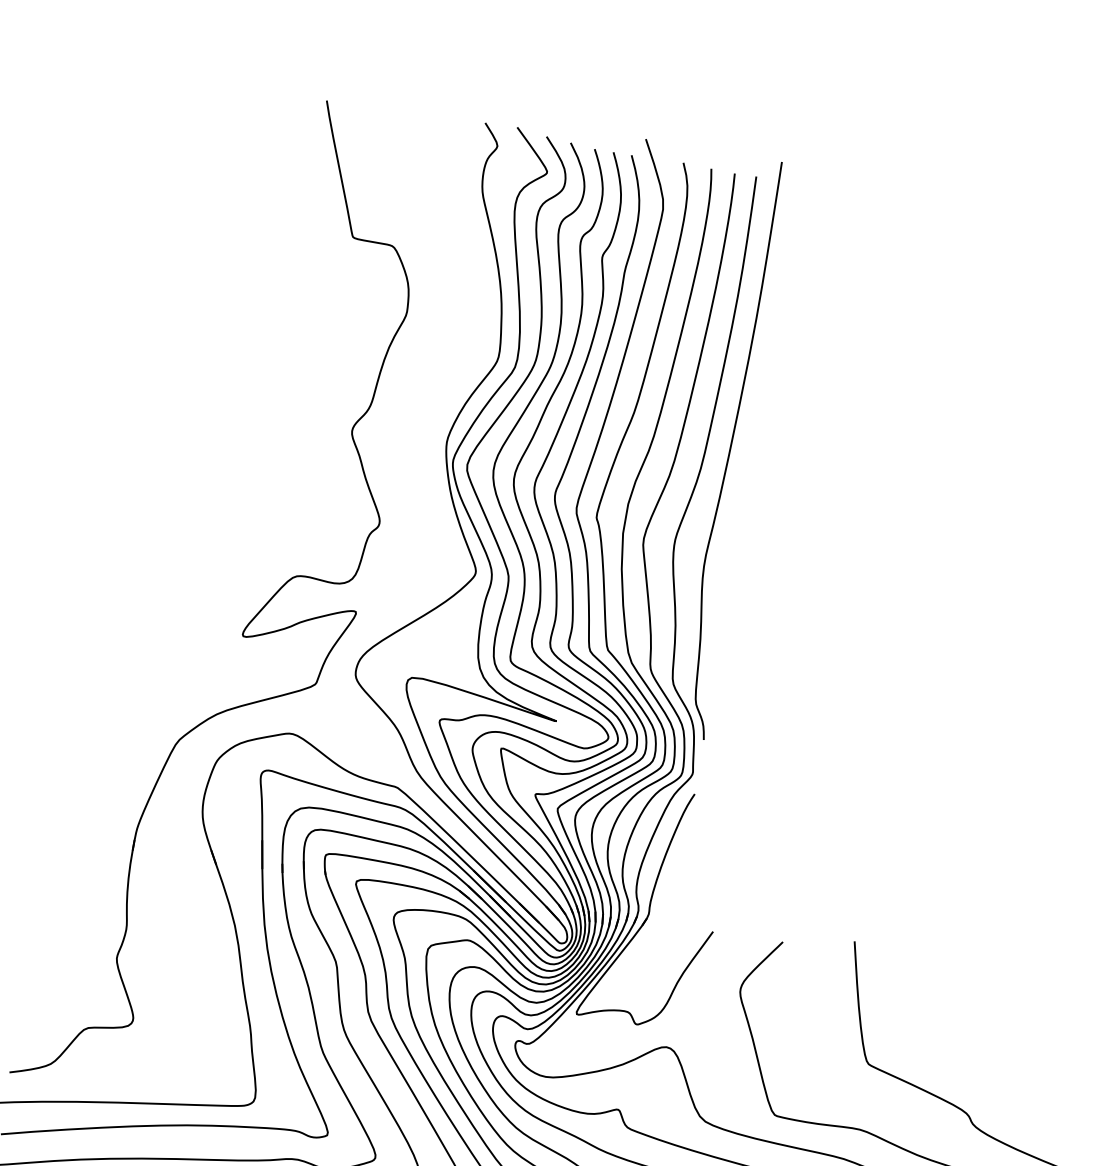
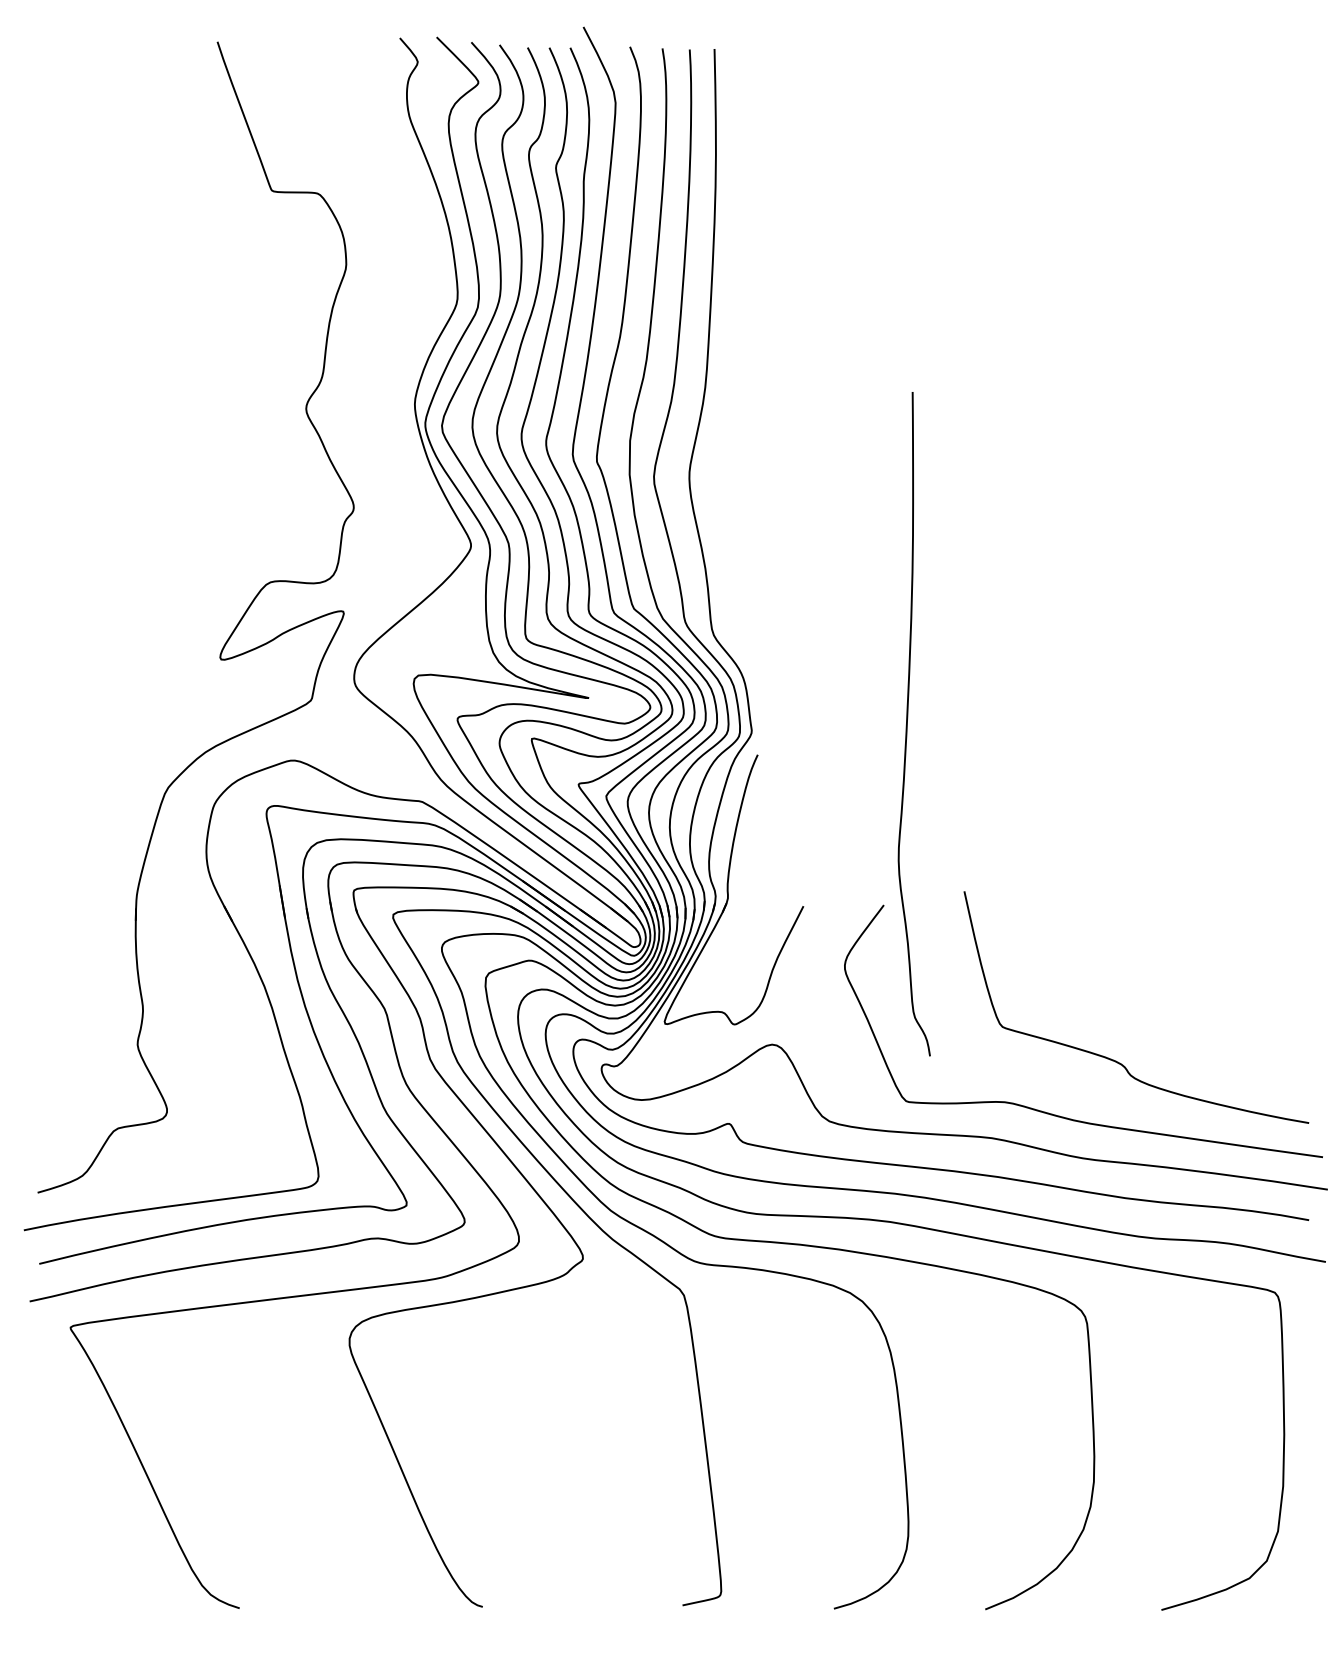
curve: (730, 449) -> (907, 724), moved

